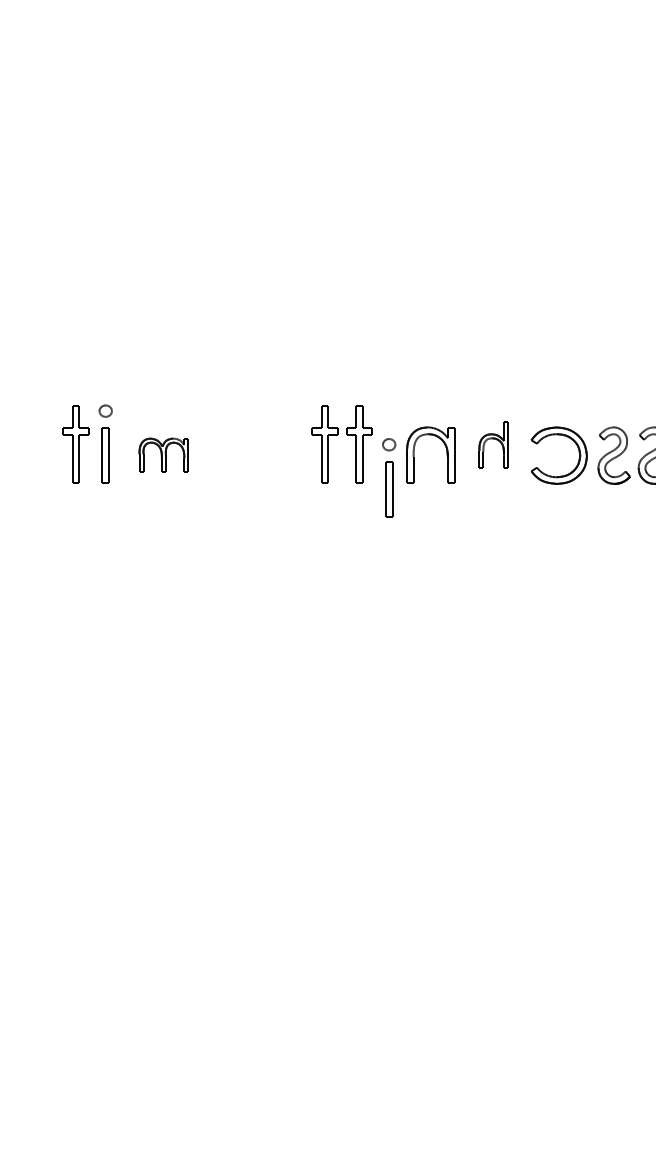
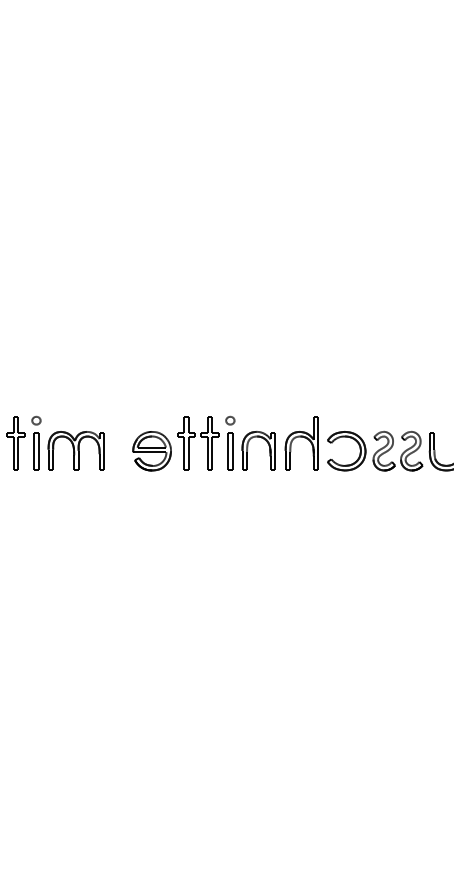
part: (493, 444) -> (301, 443), size x1.67
part: (162, 454) -> (75, 450), size x1.67
part: (273, 456) -> (151, 451), added
part: (389, 476) -> (230, 442), moved

